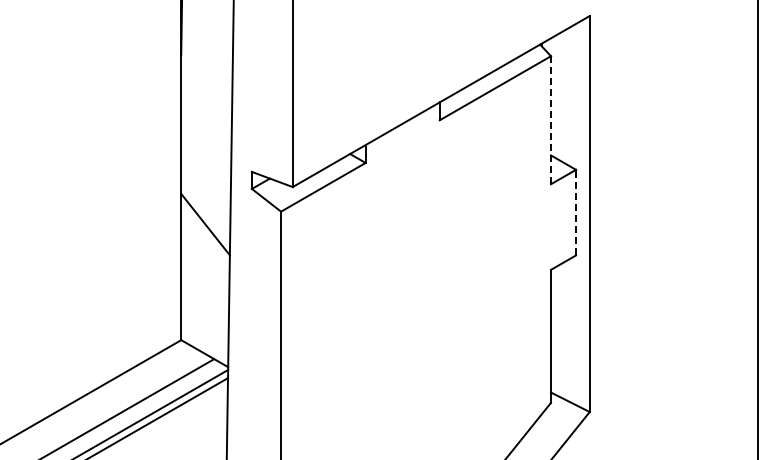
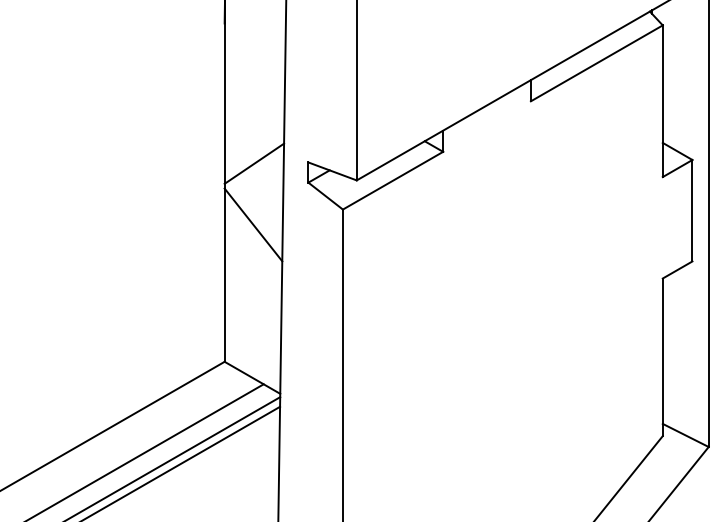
line: (551, 120) -> (663, 101), dashed -> solid
line: (206, 172) -> (254, 163), added
line: (576, 212) -> (693, 210), dashed -> solid

